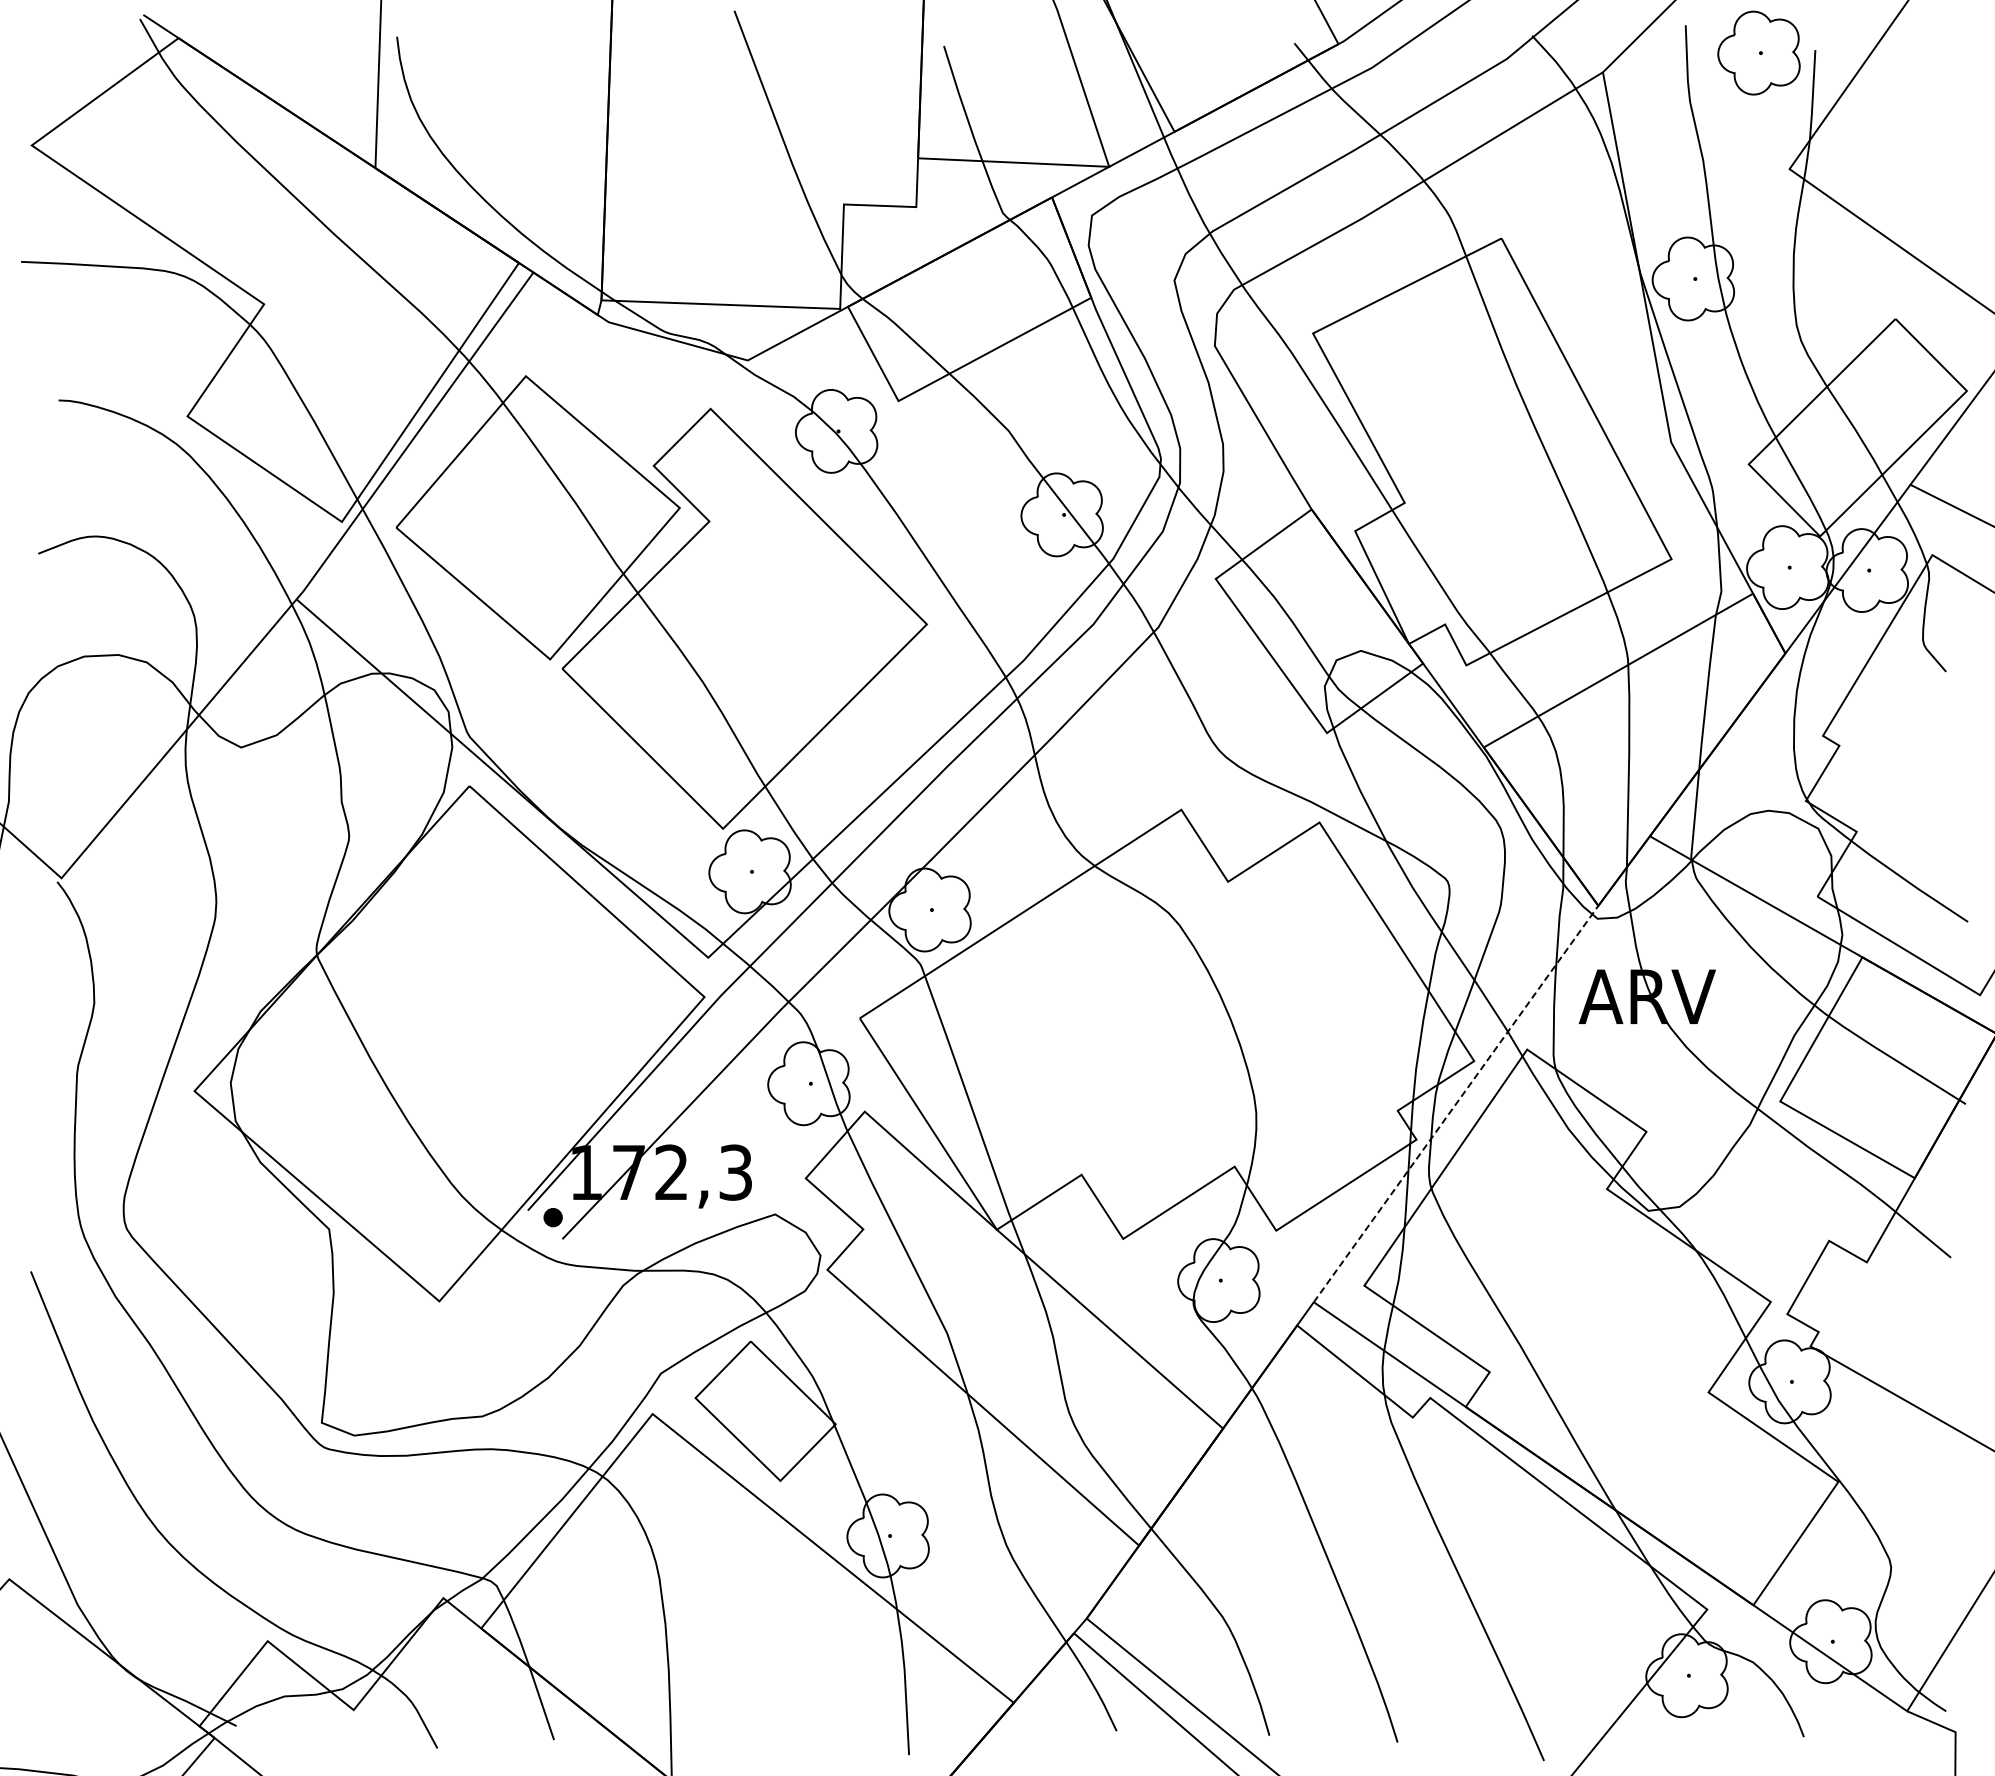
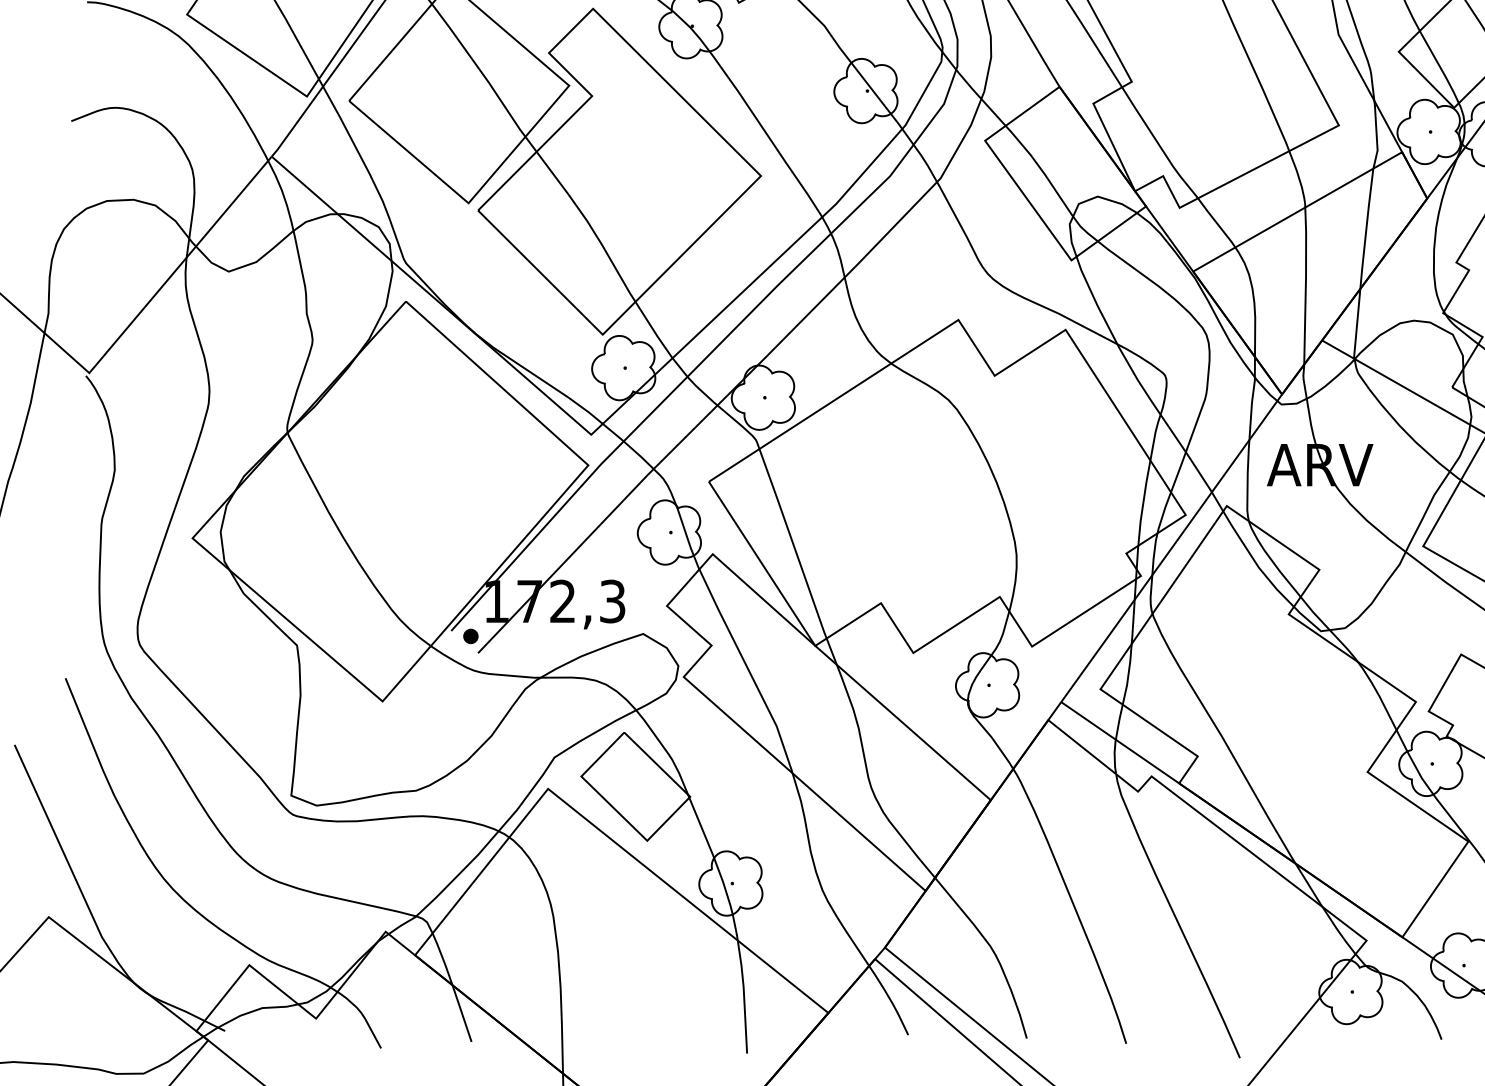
line: (1456, 1103) -> (1171, 547), dashed -> solid

